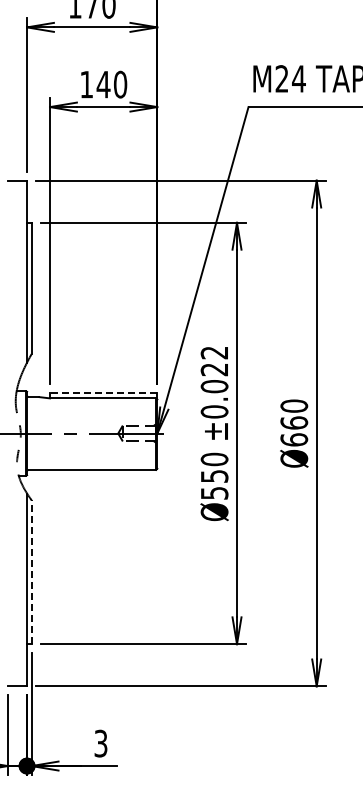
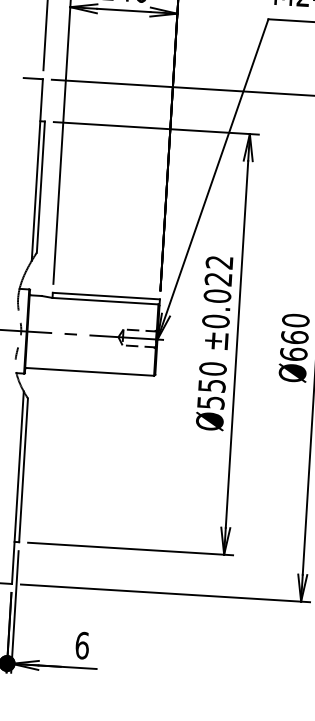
line: (103, 393) -> (106, 296), dashed -> solid
line: (31, 572) -> (23, 470), dashed -> solid
text: (100, 743) -> (81, 645), 3 -> 6

